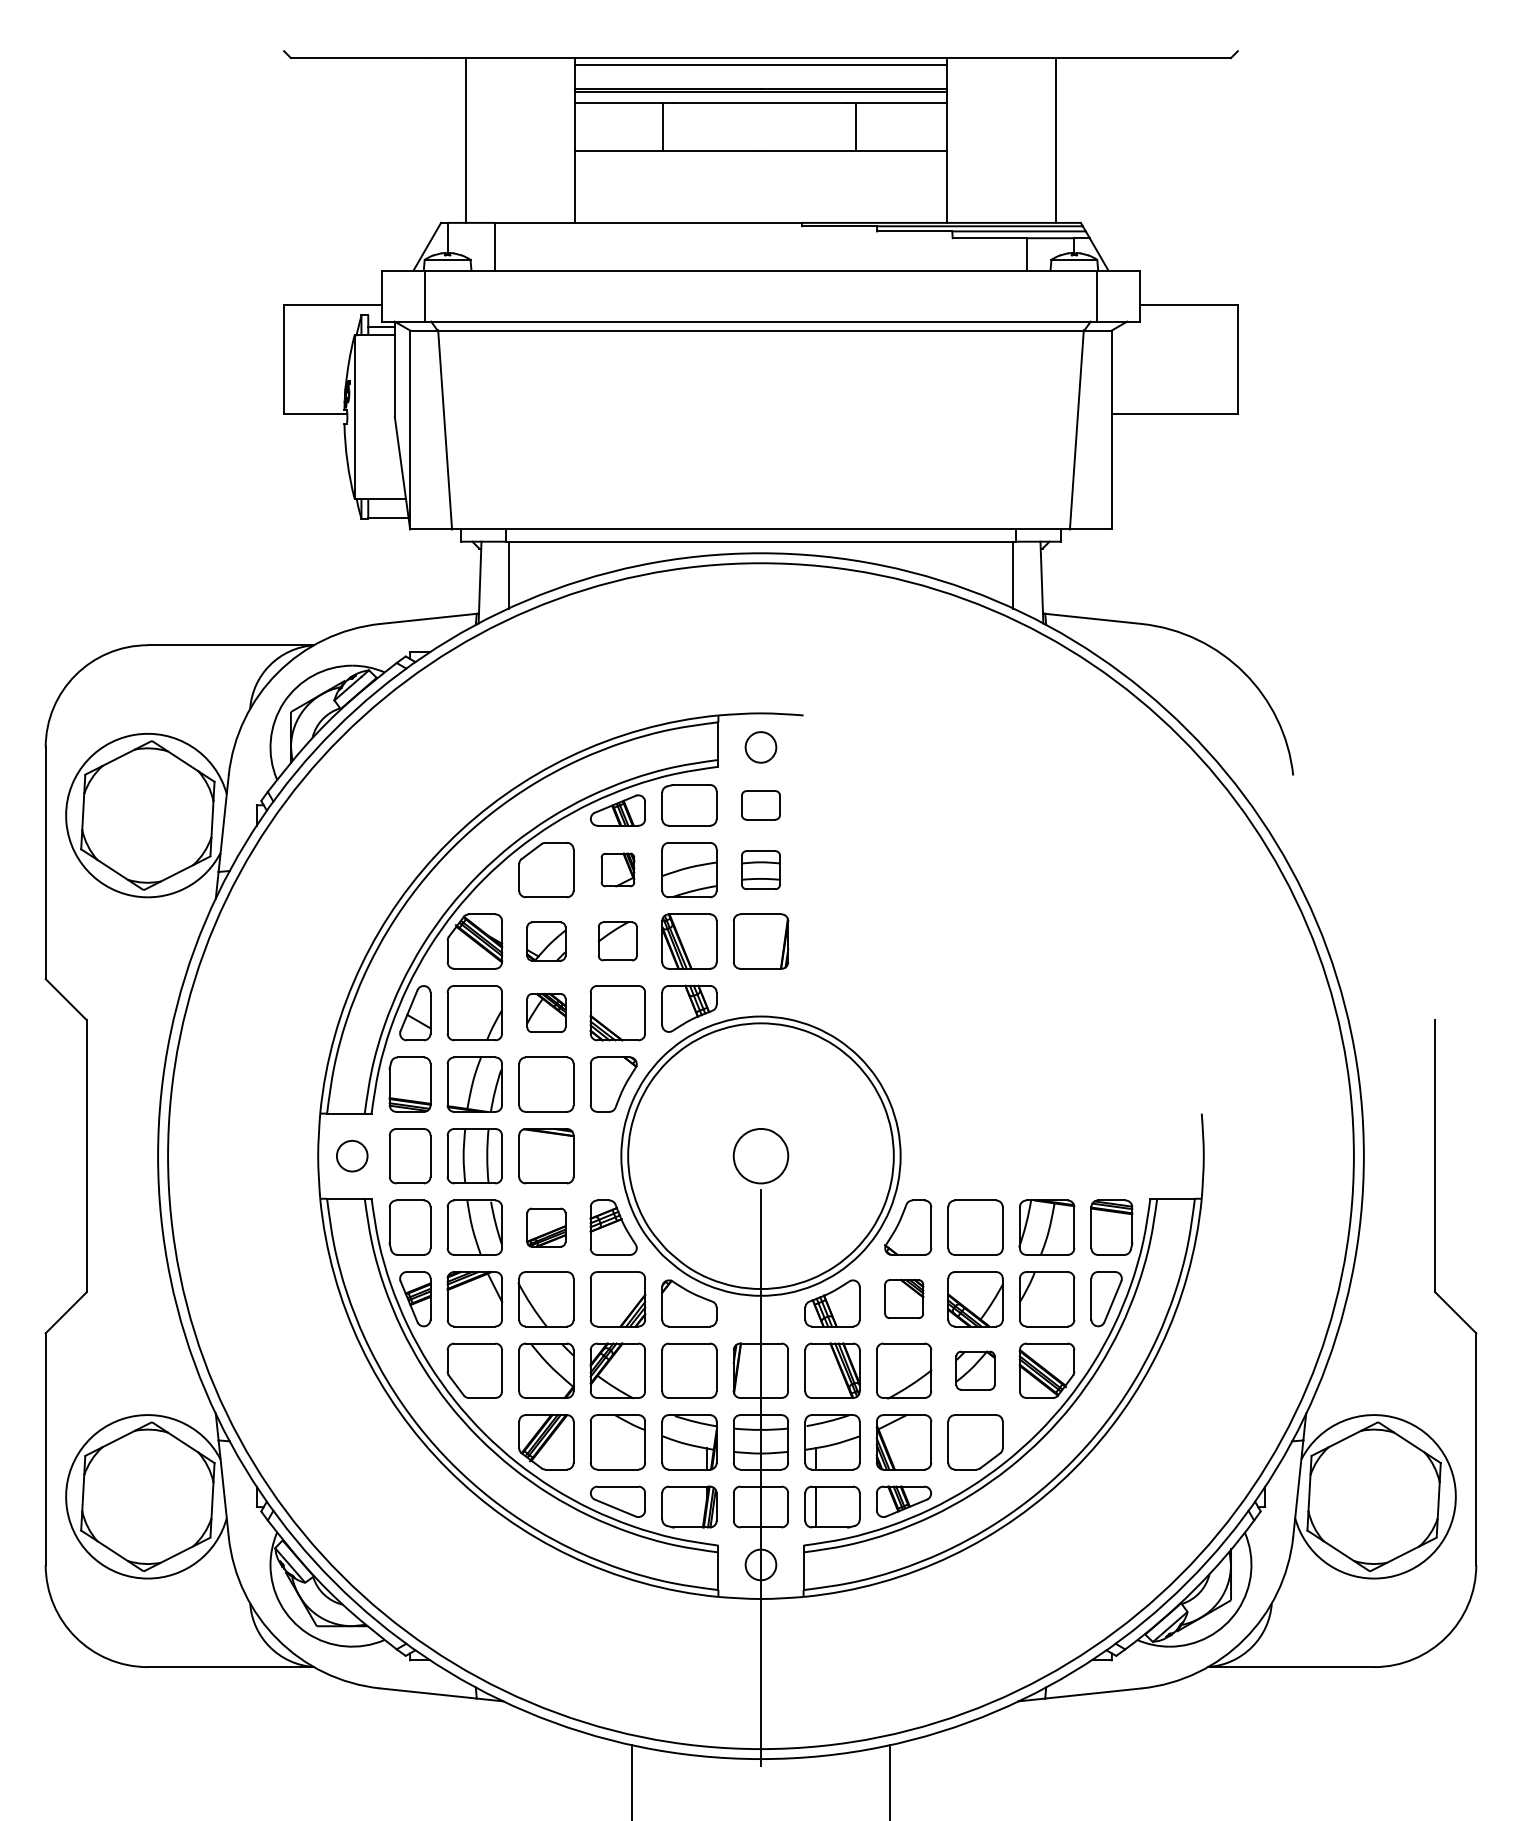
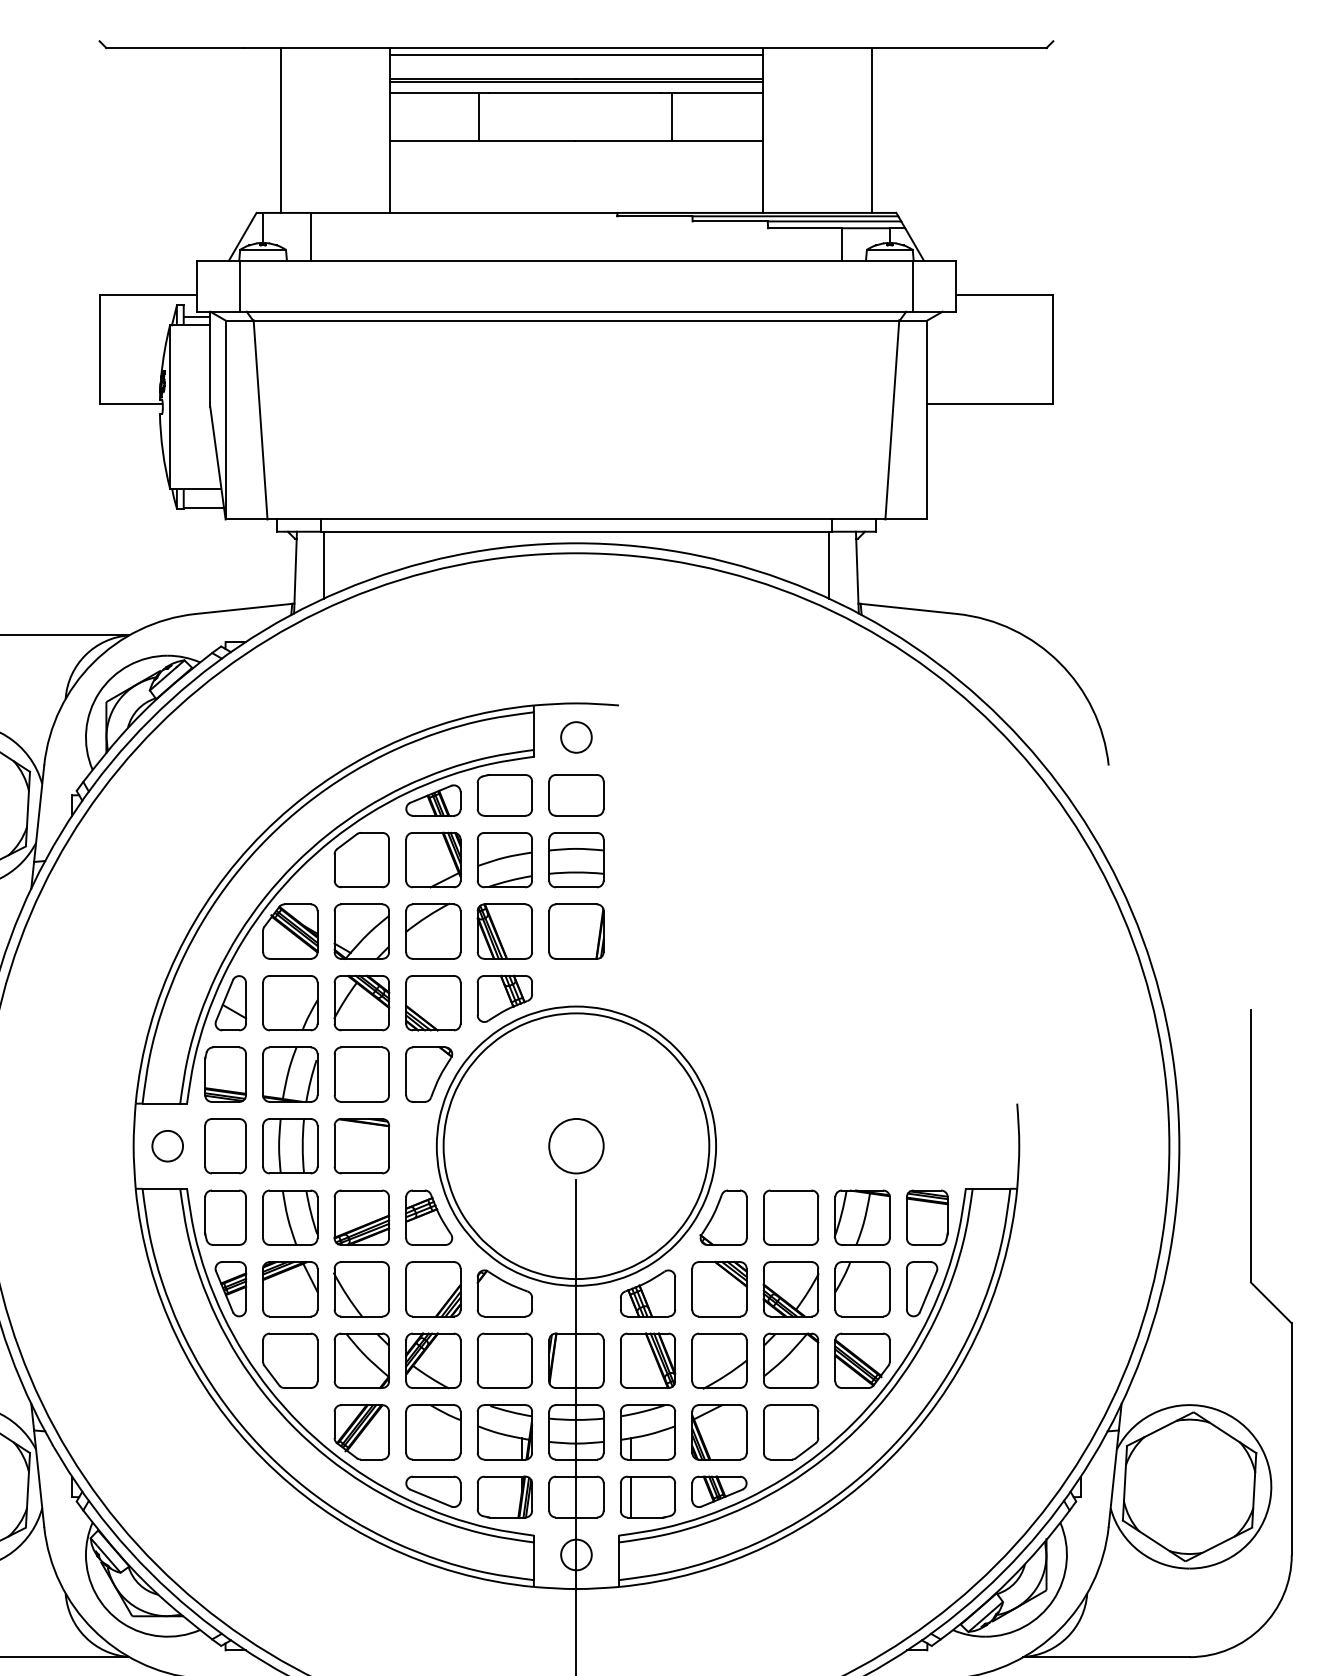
part: (760, 805) -> (575, 795), size x1.43
part: (617, 869) -> (432, 859), size x1.67
part: (760, 870) -> (575, 860), size x1.43
part: (617, 940) -> (432, 930), size x1.43
part: (546, 941) -> (361, 931), size x1.43
part: (546, 1012) -> (361, 1002), size x1.43
part: (546, 1227) -> (361, 1217), size x1.43
part: (904, 1298) -> (719, 1288), size x1.43
part: (975, 1370) -> (790, 1360), size x1.43

